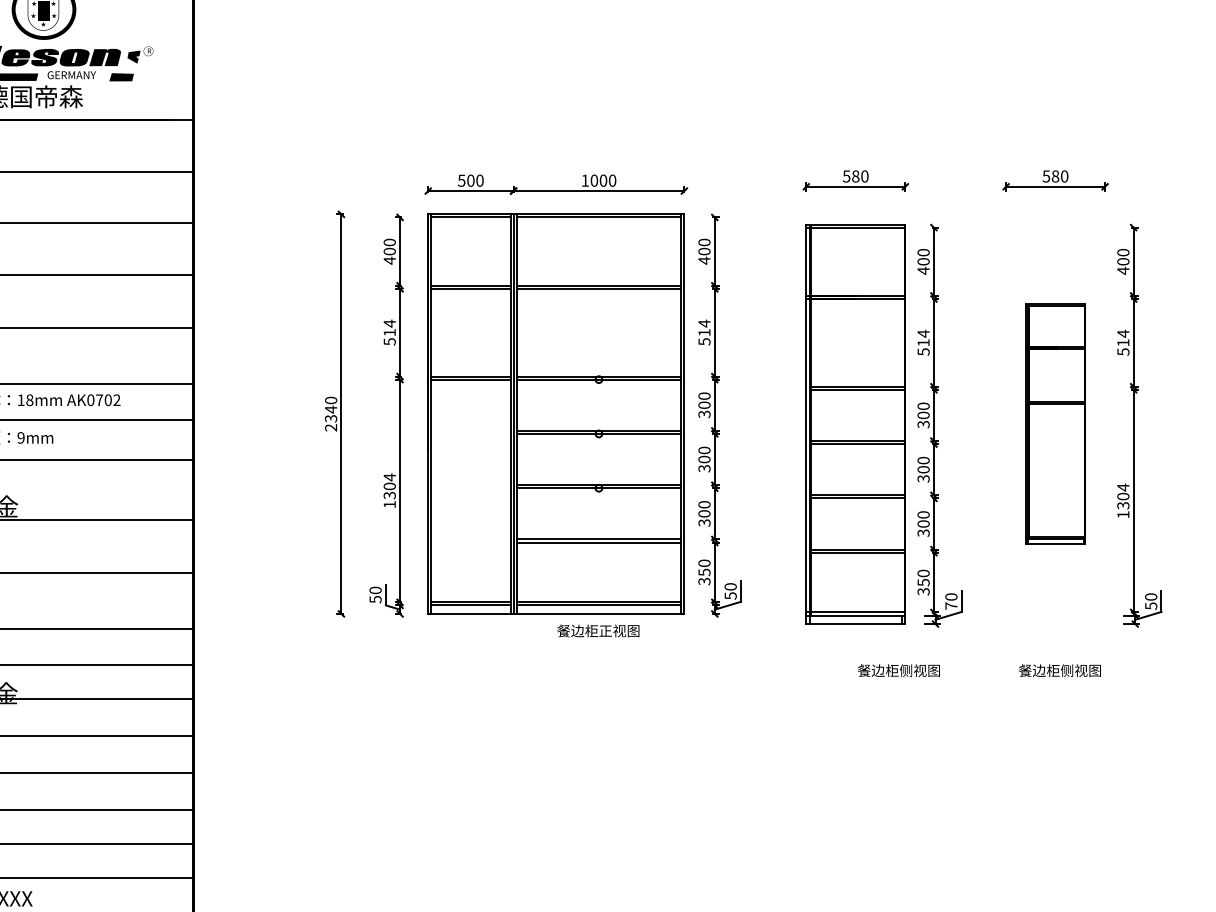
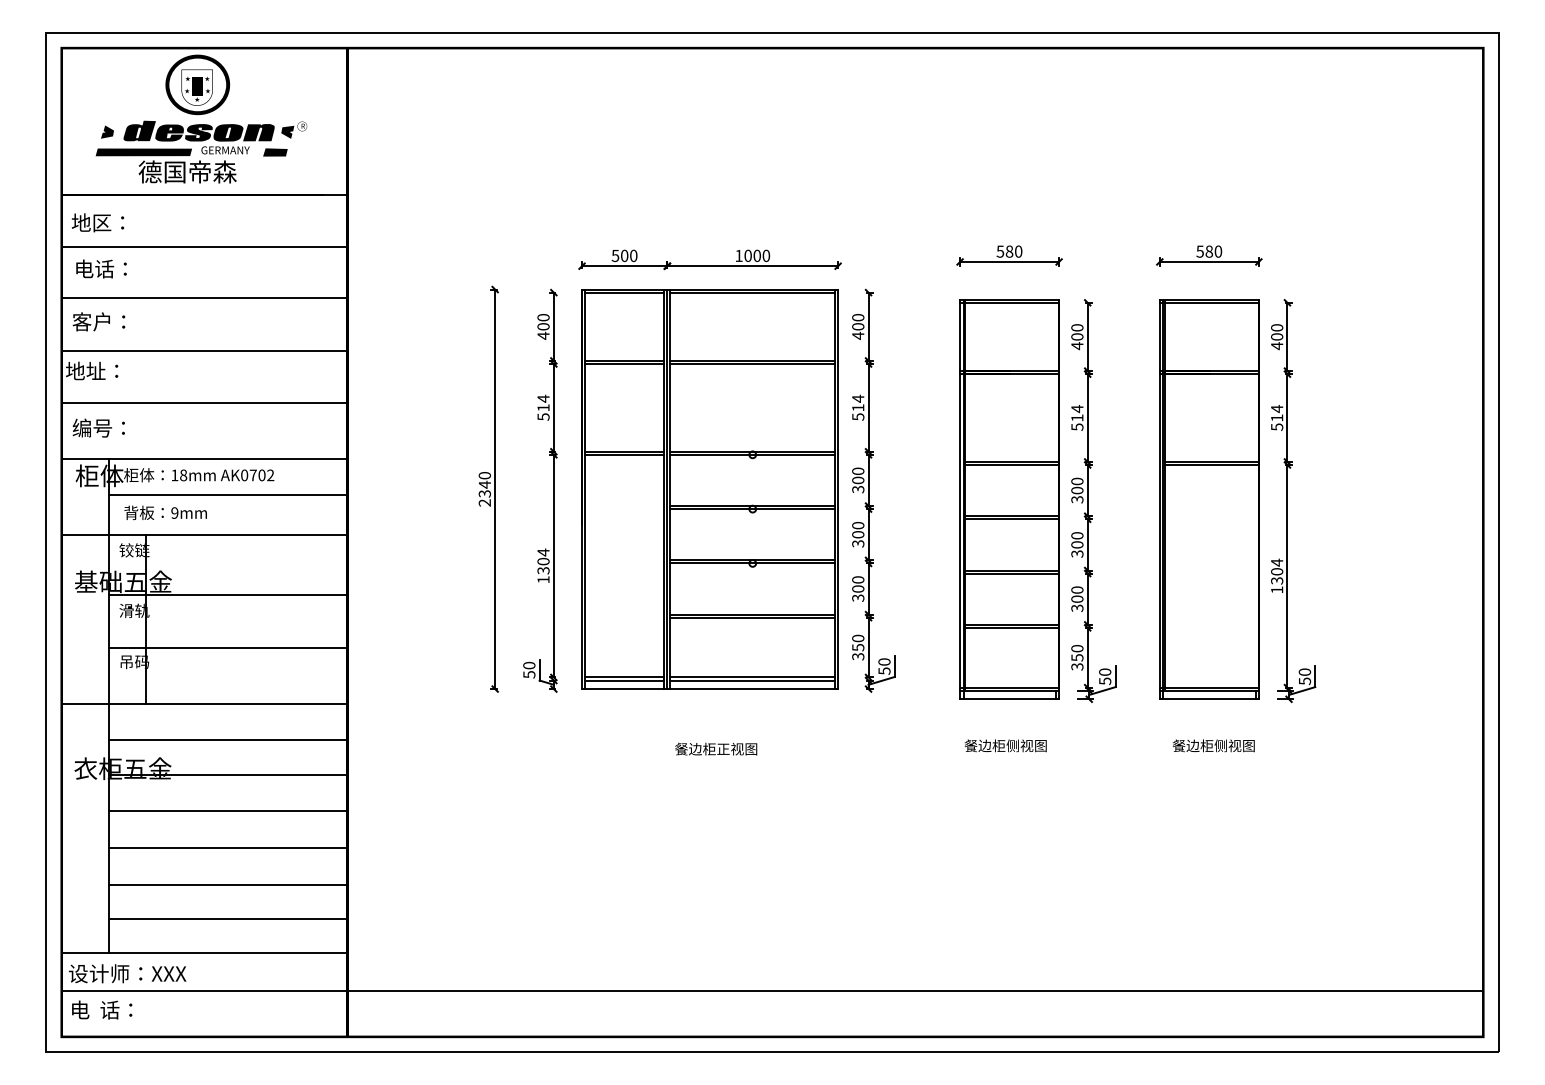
part: (1055, 424) -> (1209, 499), size x1.67
text: (951, 606) -> (1105, 681), 70 -> 50
text: (598, 630) -> (716, 748), moved
text: (898, 670) -> (1005, 745), moved

